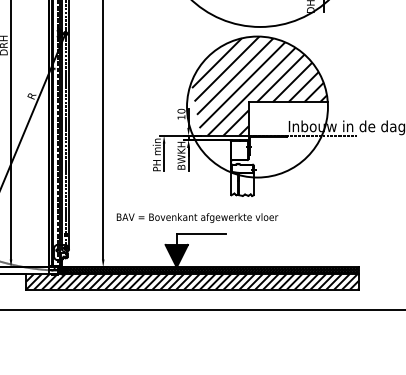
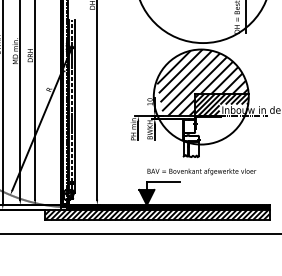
hatch: (287, 118) -> (221, 104), added
text: (196, 217) -> (201, 171), moved

